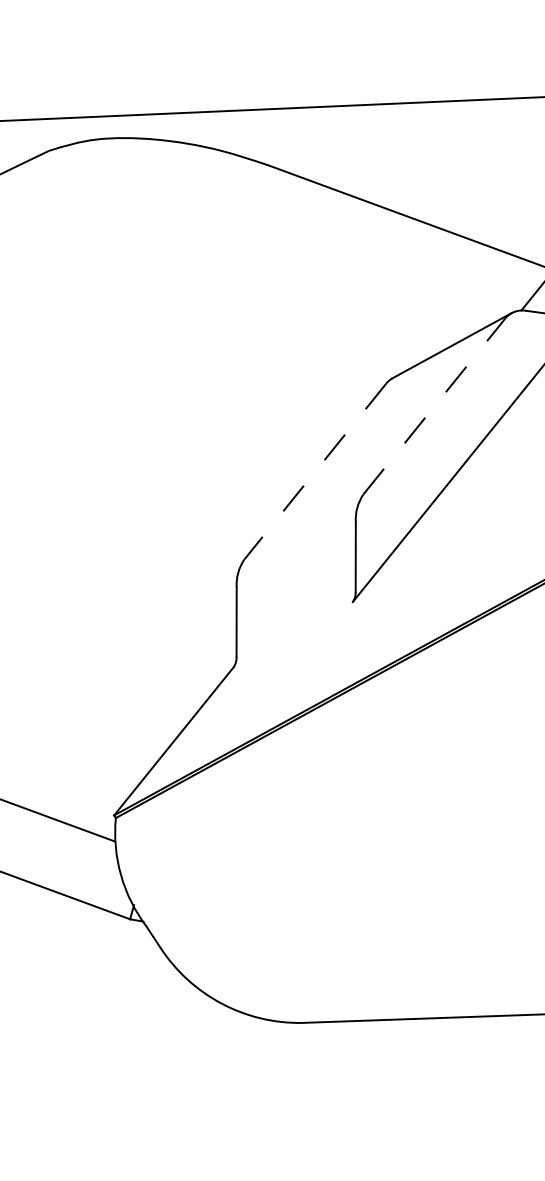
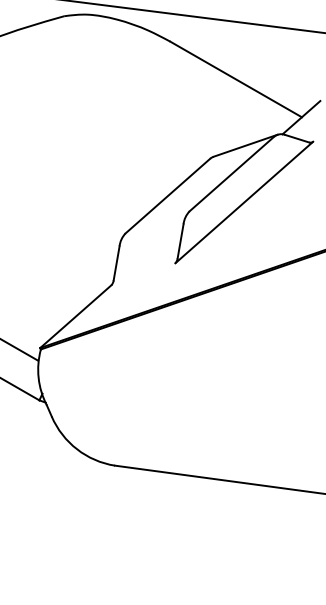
line: (435, 405) -> (232, 173), dashed -> solid
line: (314, 472) -> (167, 196), dashed -> solid

